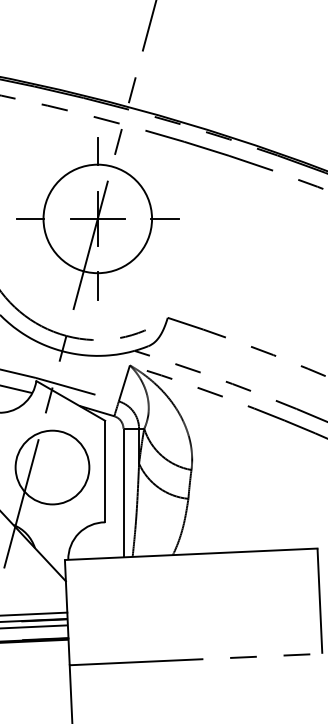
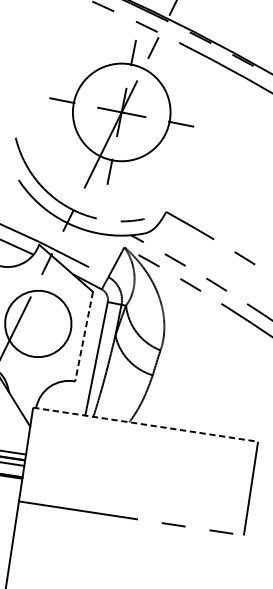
line: (105, 471) -> (84, 336), solid -> dashed
line: (191, 554) -> (145, 424), solid -> dashed

